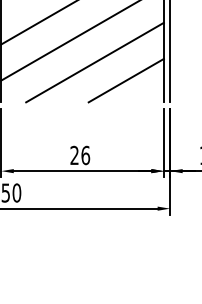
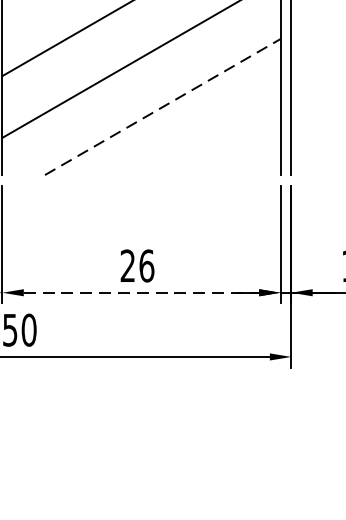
line: (95, 62) -> (163, 106), solid -> dashed
line: (125, 80) -> (214, 137), removed
line: (82, 171) -> (141, 293), solid -> dashed

